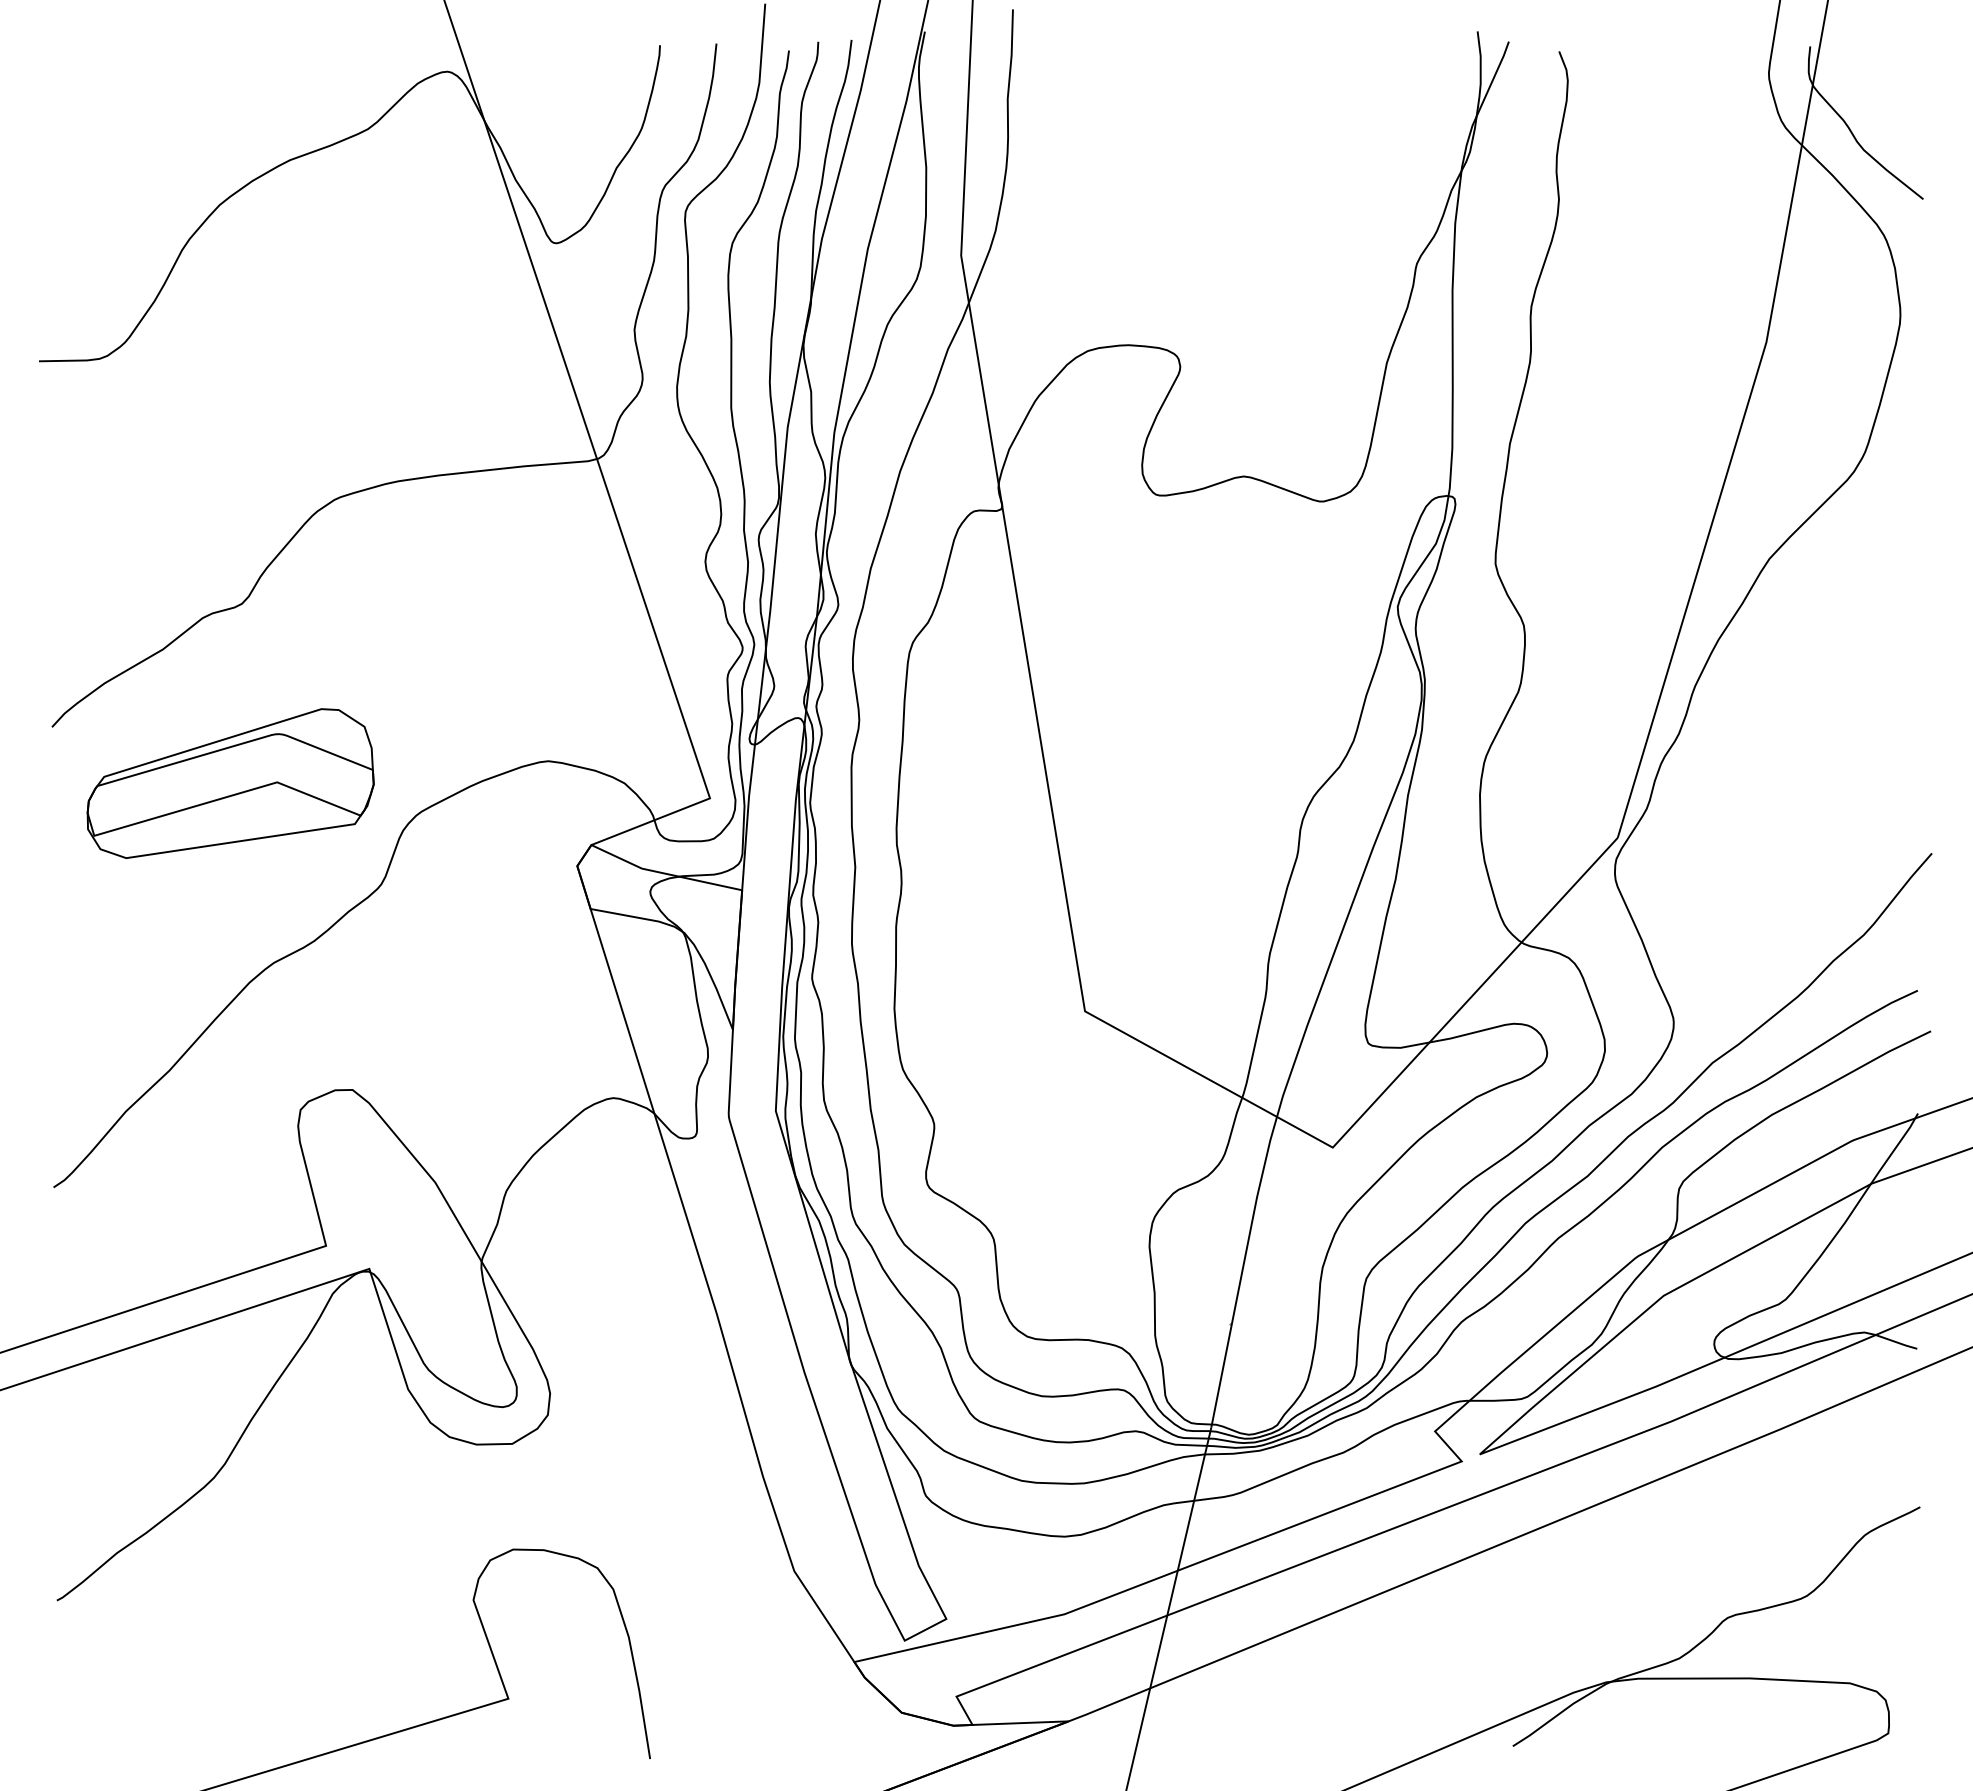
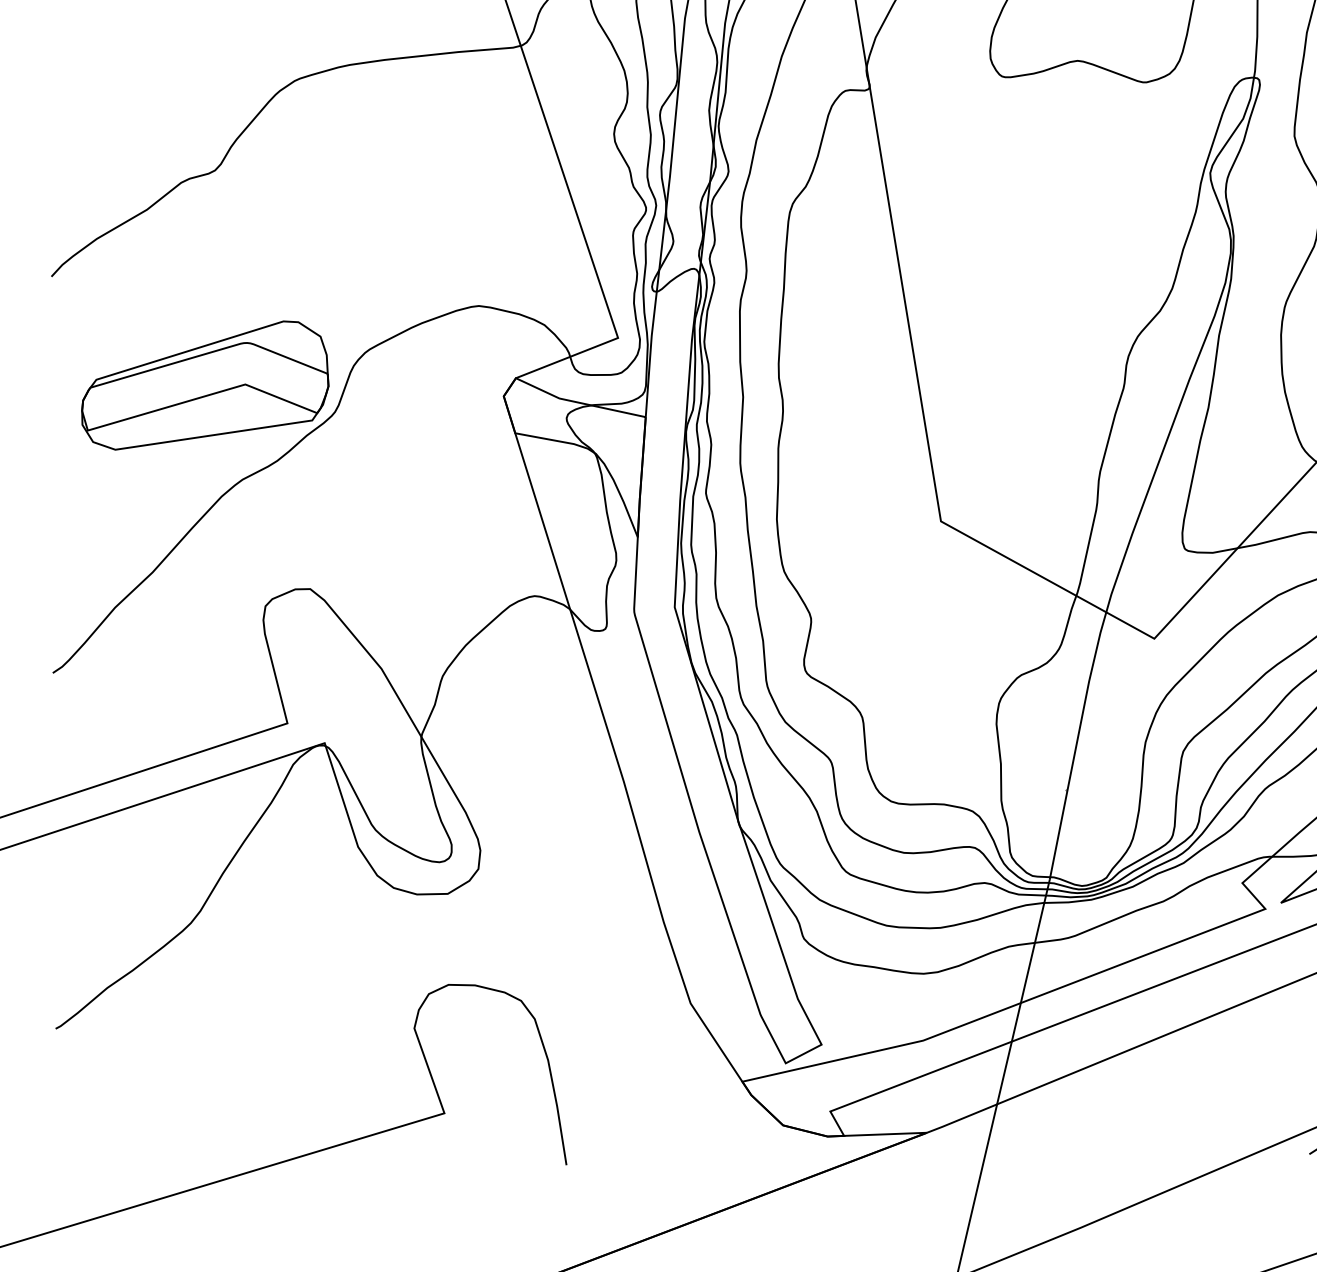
part: (230, 783) -> (205, 385), moved

